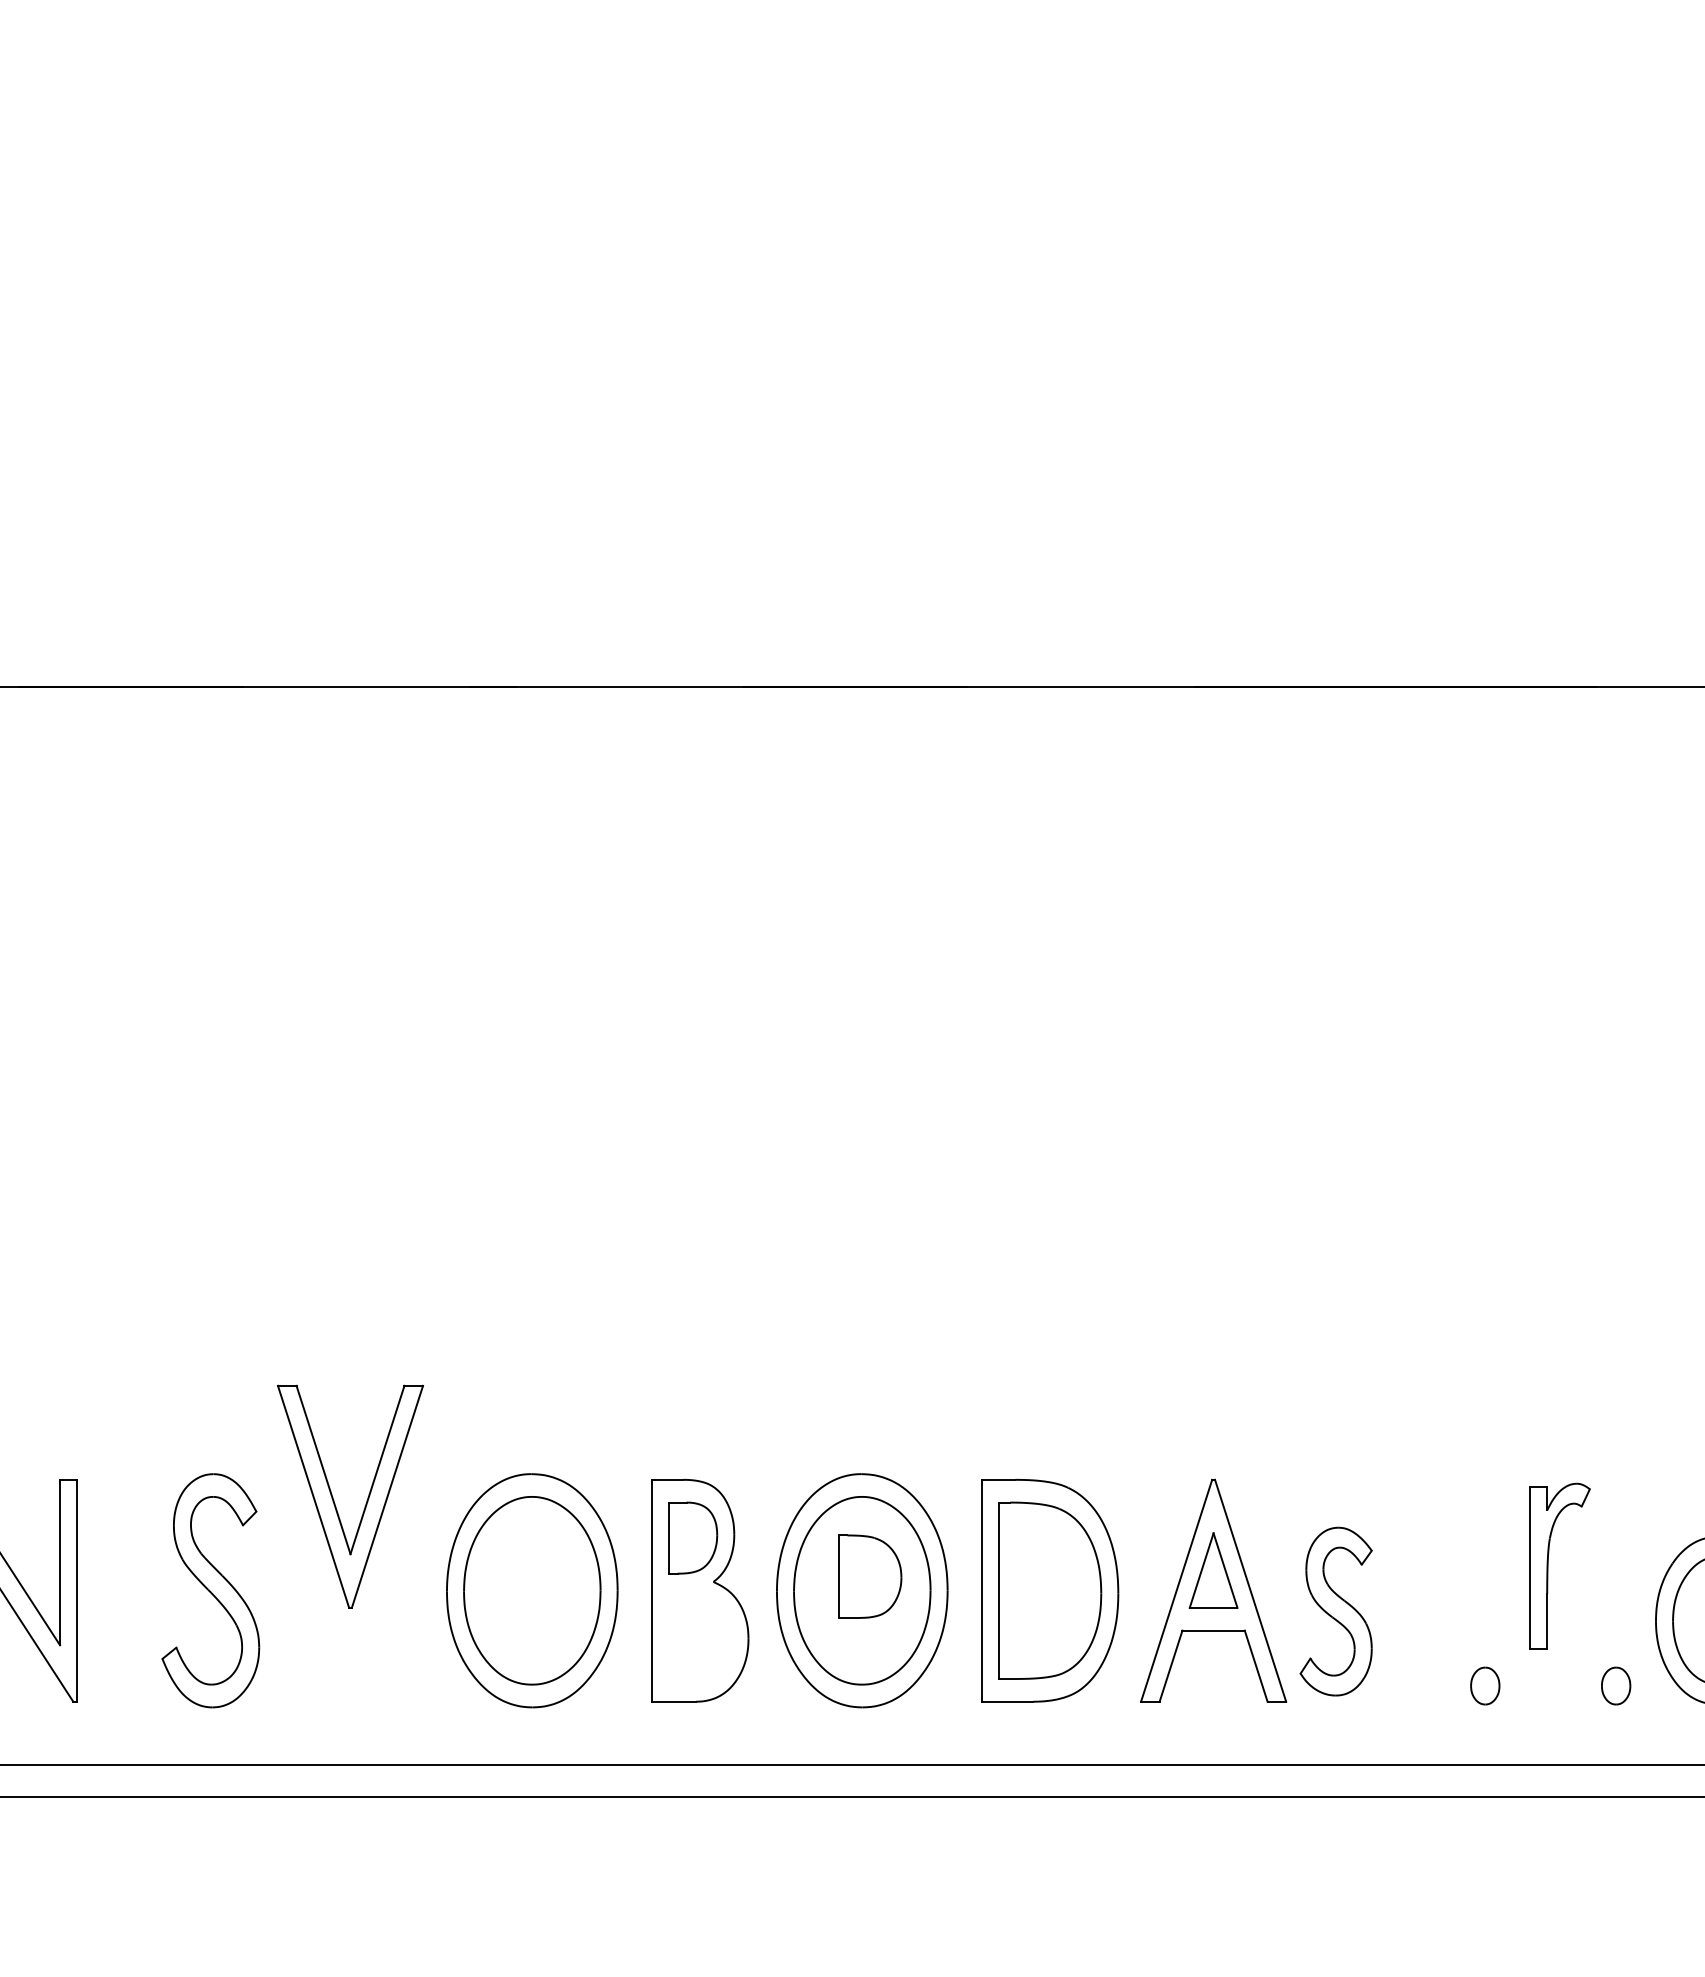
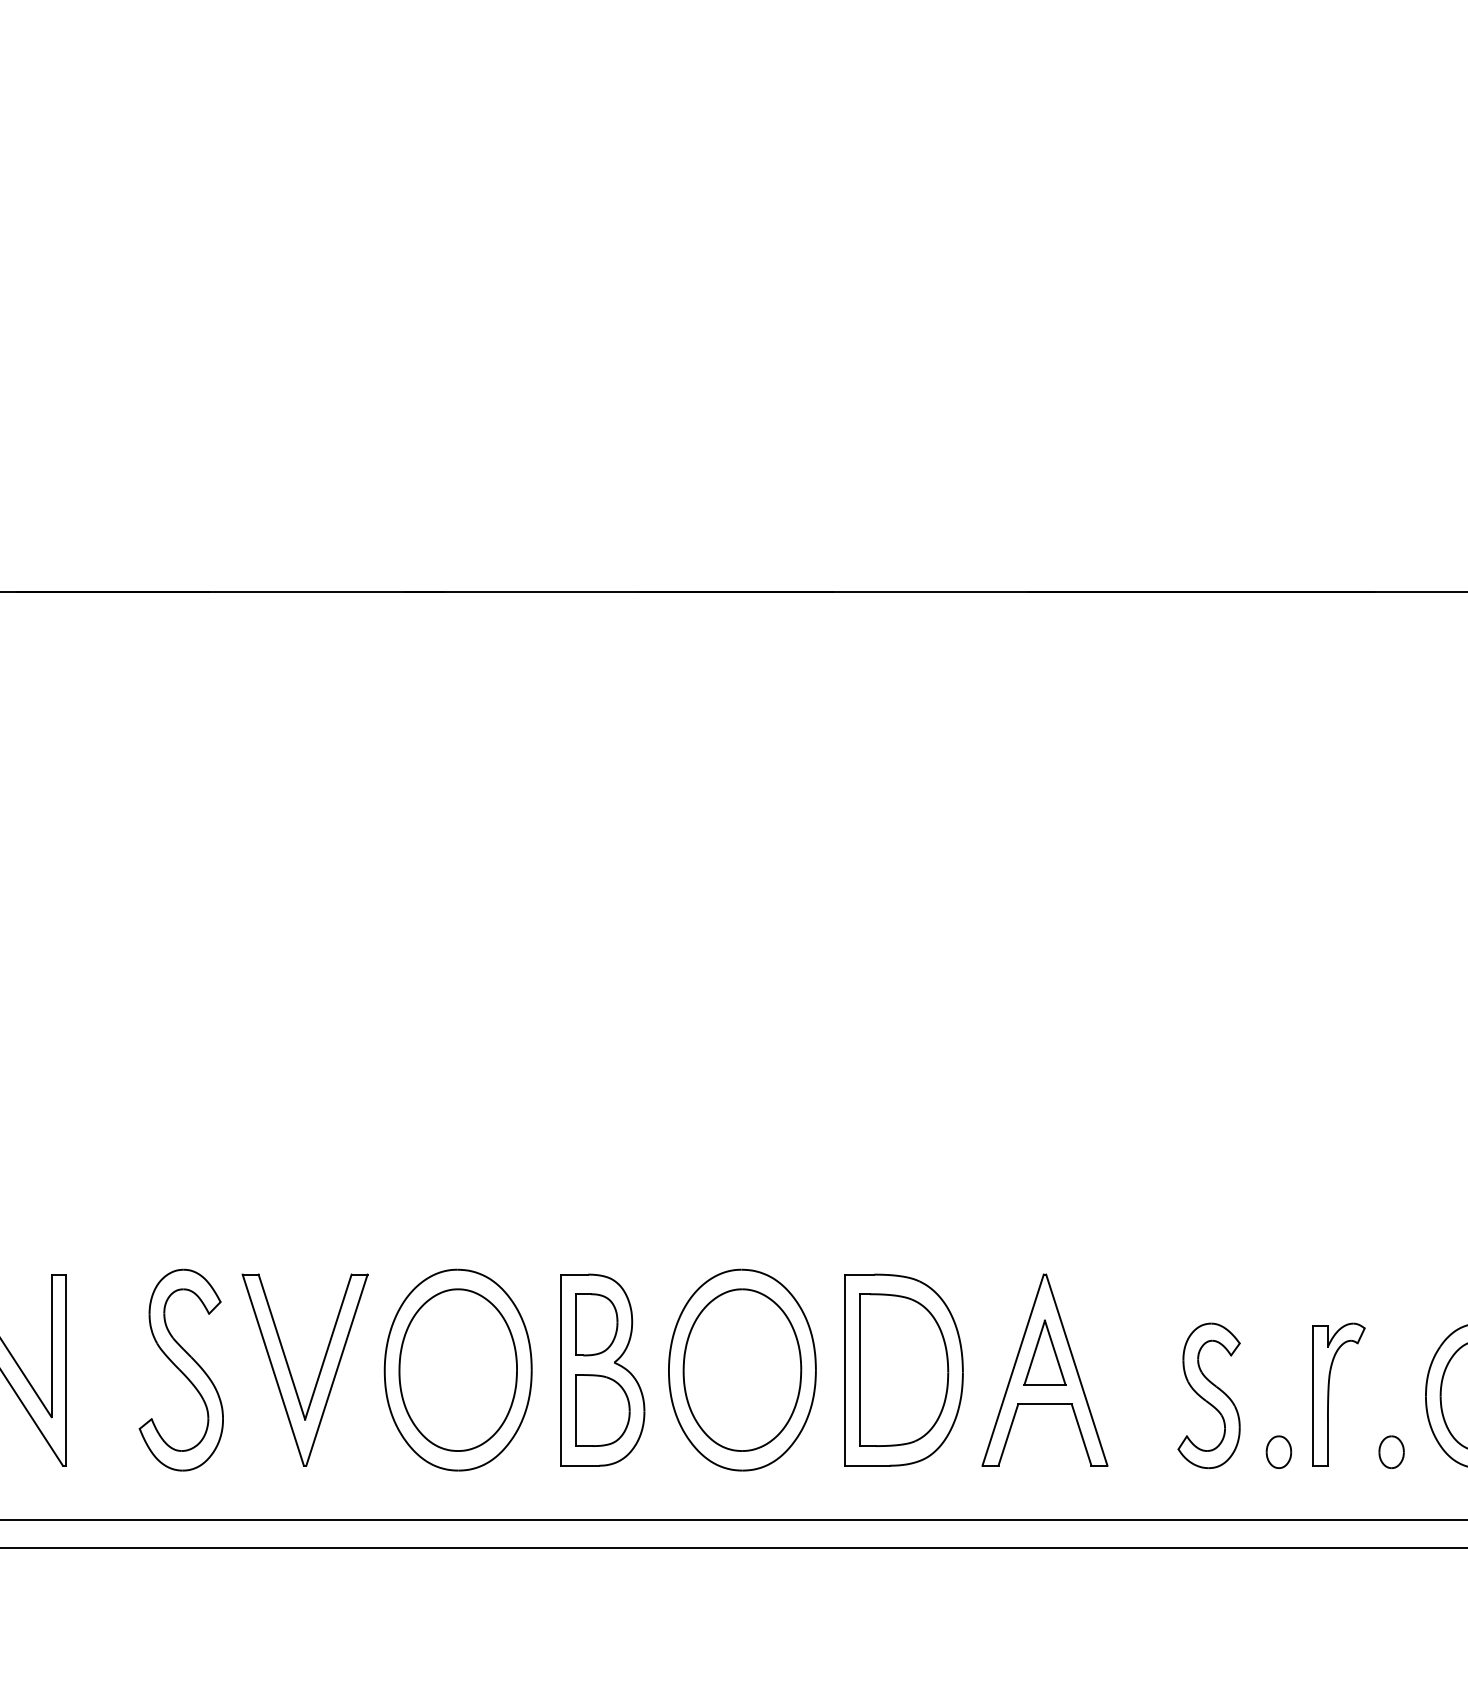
part: (334, 1500) -> (291, 1373), moved
part: (1548, 1565) -> (1329, 1394), moved
part: (870, 1576) -> (603, 1410), moved
part: (1335, 1611) -> (1208, 1395), moved

